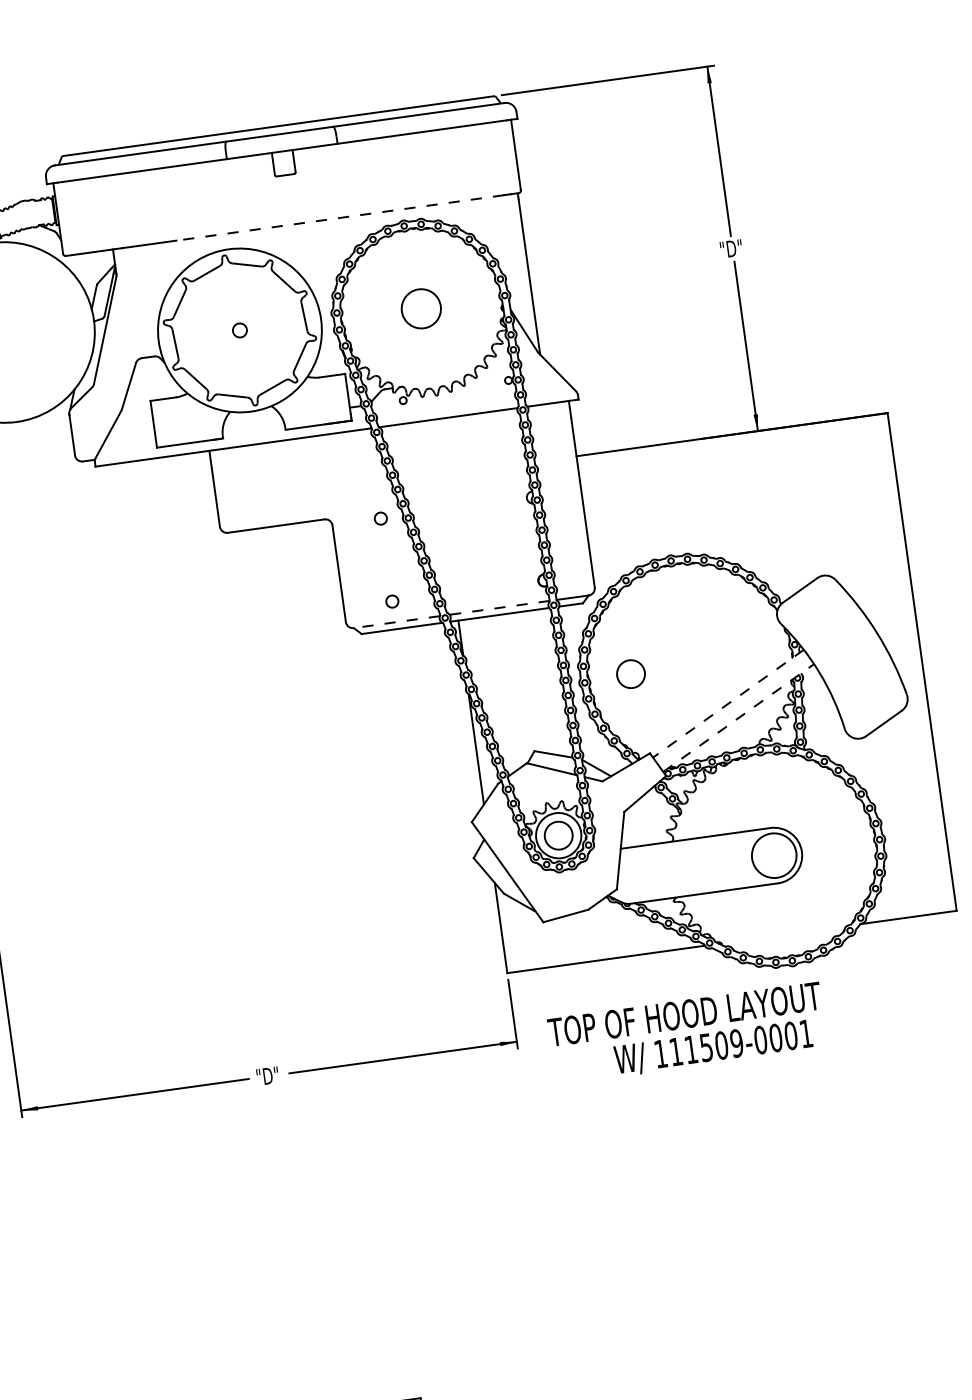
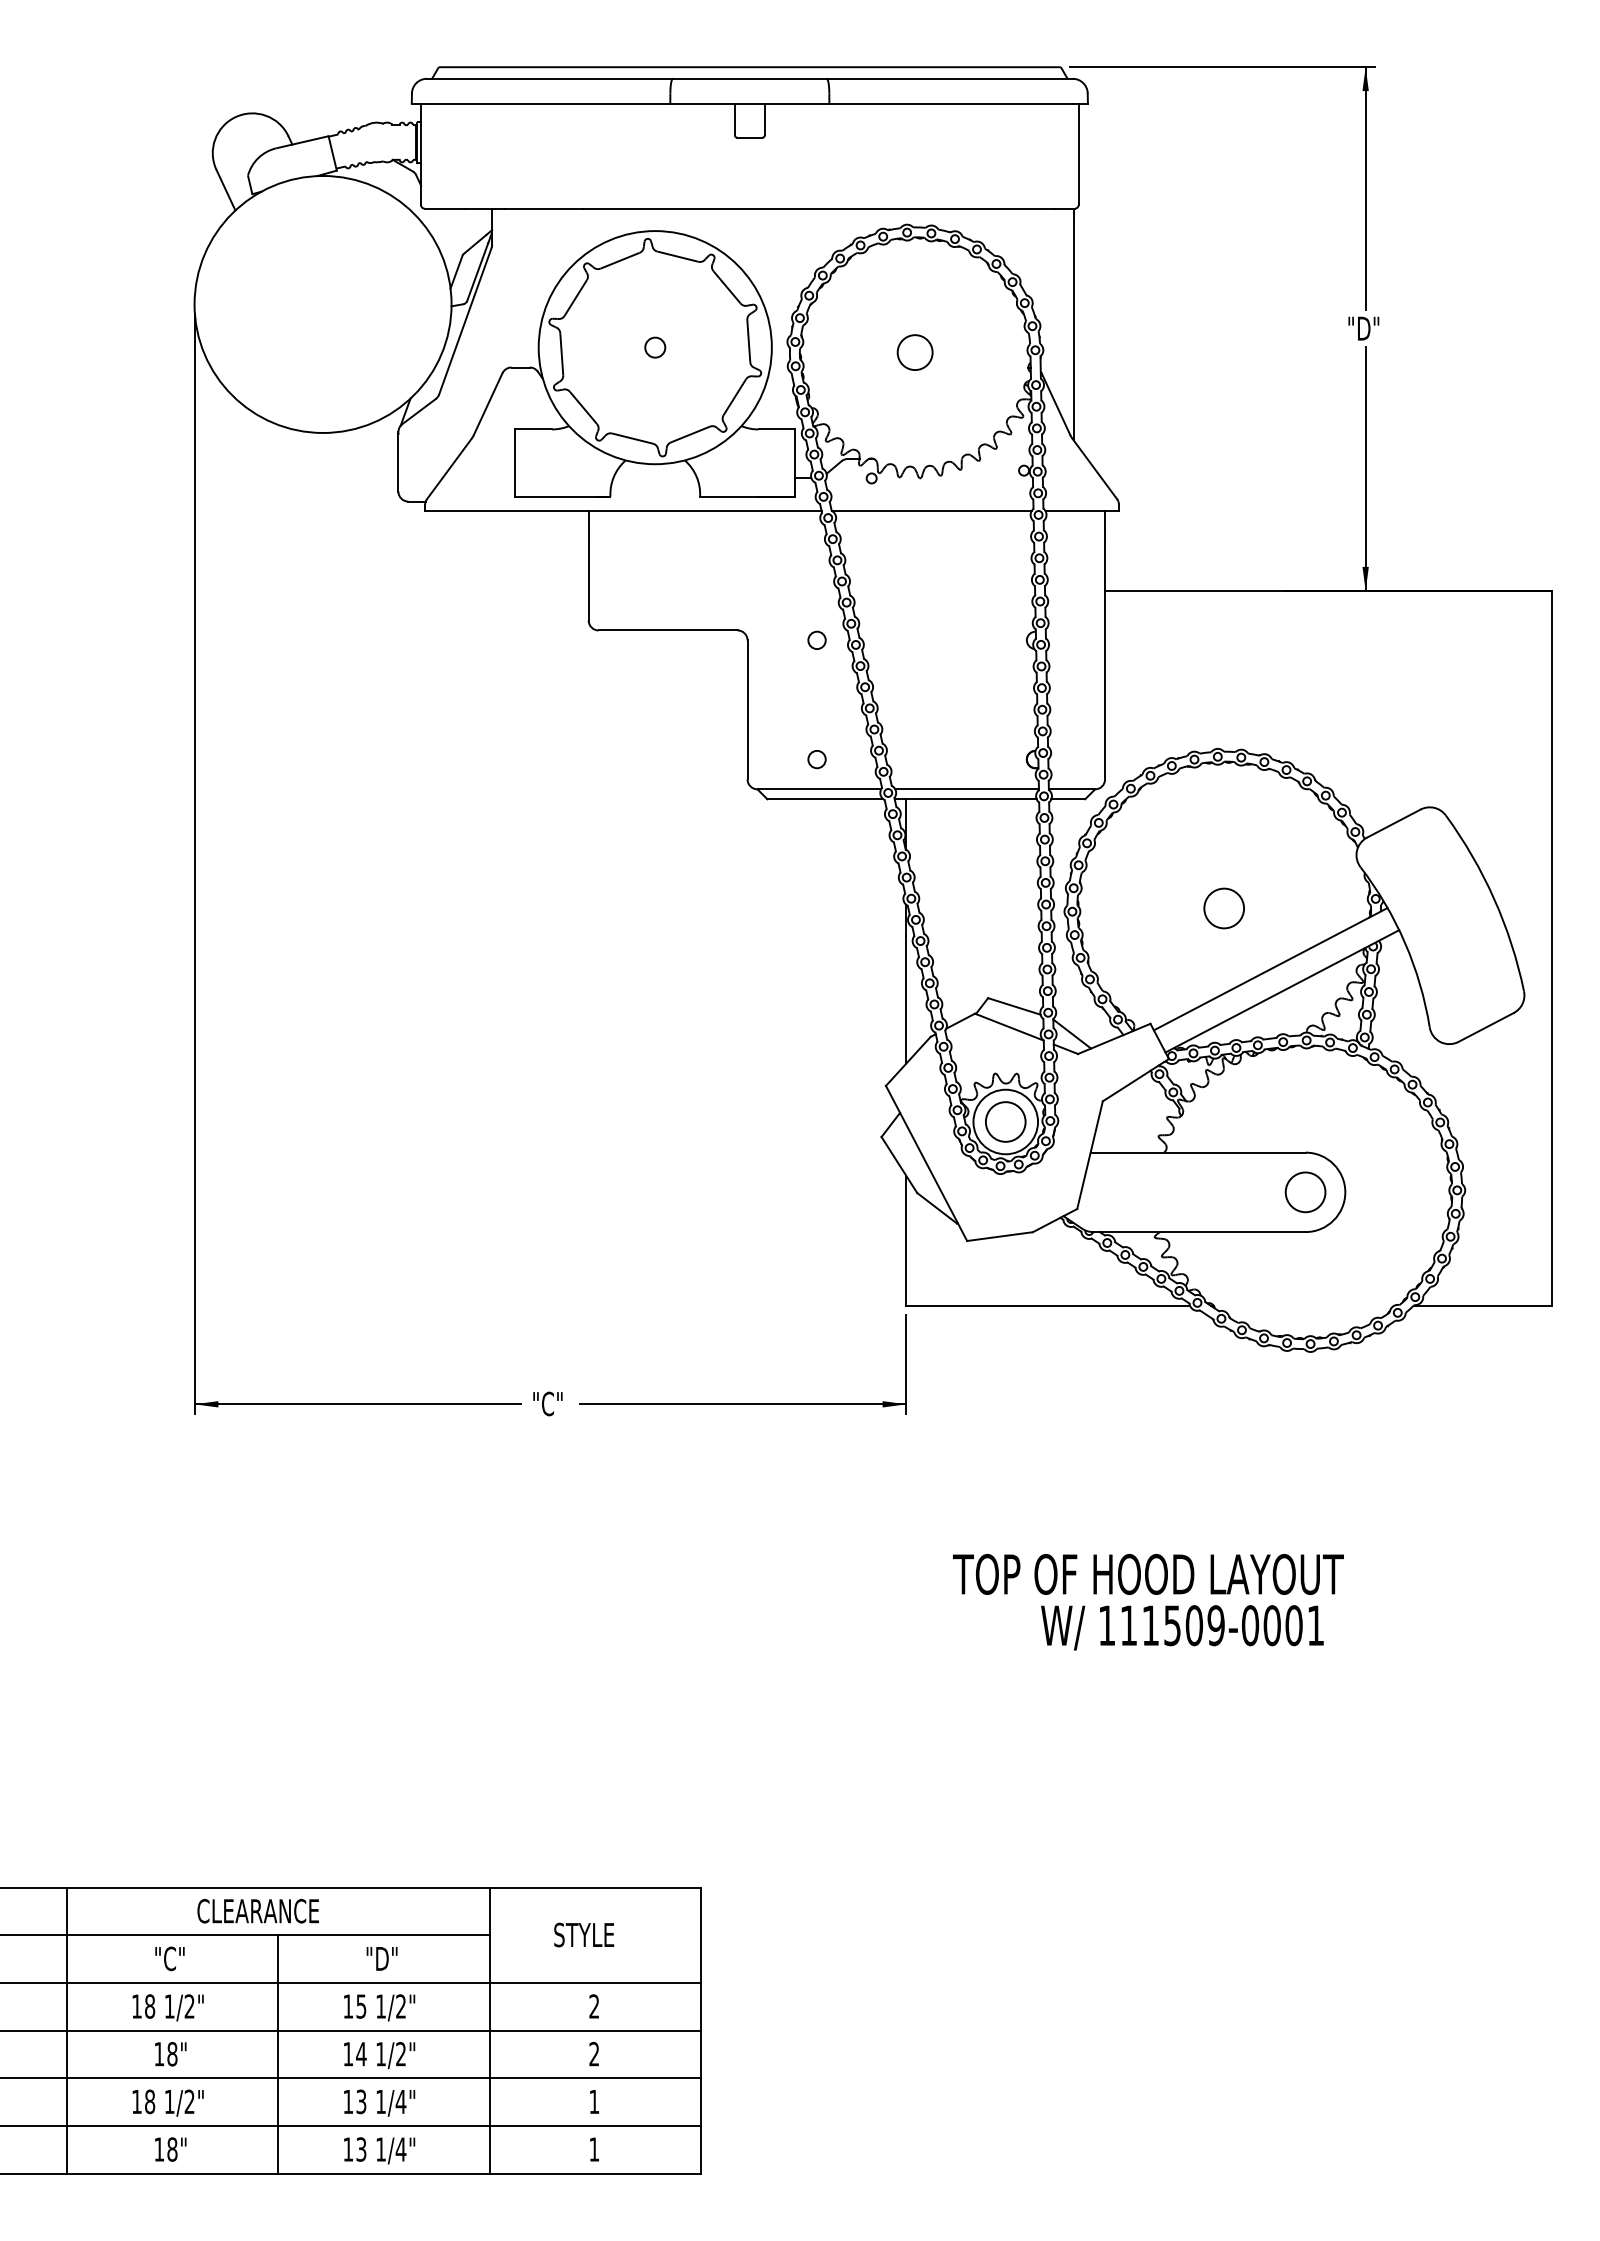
line: (340, 217) -> (818, 208), dashed -> solid
circle: (420, 308) -> (914, 352), size x0.62
line: (499, 607) -> (967, 789), dashed -> solid
line: (396, 622) -> (819, 789), dashed -> solid
circle: (630, 674) -> (1223, 908), moved
line: (728, 703) -> (1270, 969), dashed -> solid
line: (738, 718) -> (1282, 991), dashed -> solid
circle: (774, 855) -> (1305, 1192), size x0.62
text: (687, 1033) -> (1148, 1602), moved
text: (271, 1075) -> (553, 1403), "D" -> "C"

